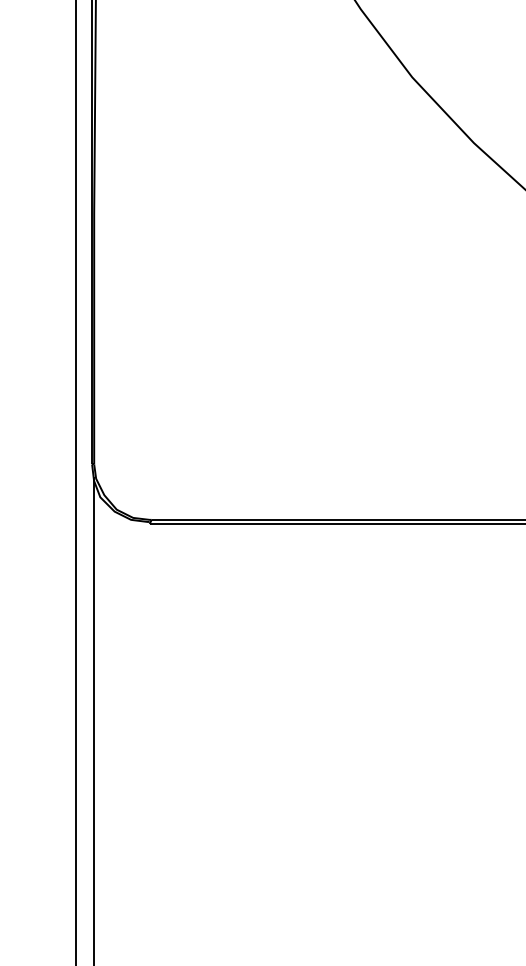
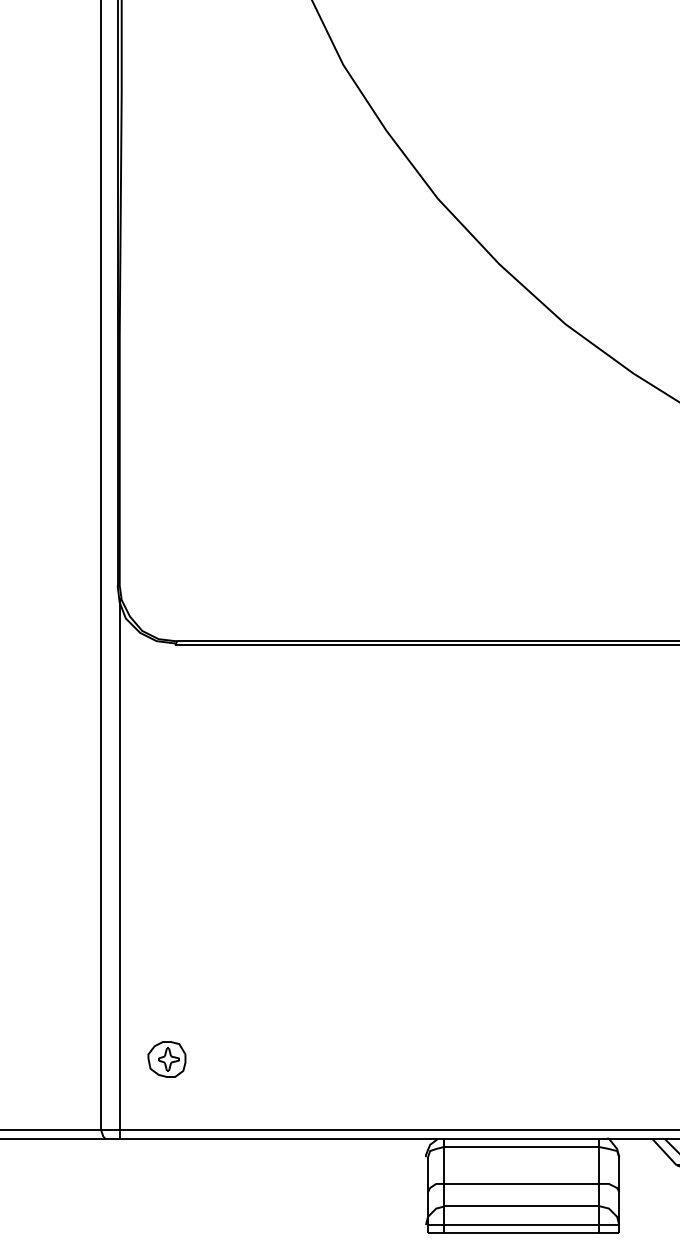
part: (140, 938) -> (166, 1059), added

